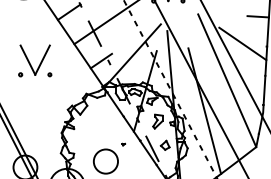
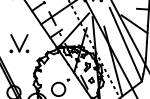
part: (35, 60) -> (19, 43), moved

